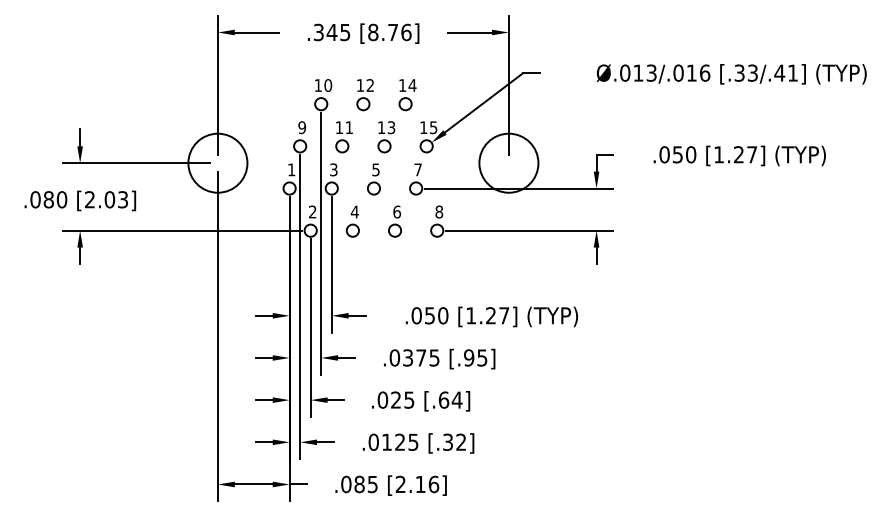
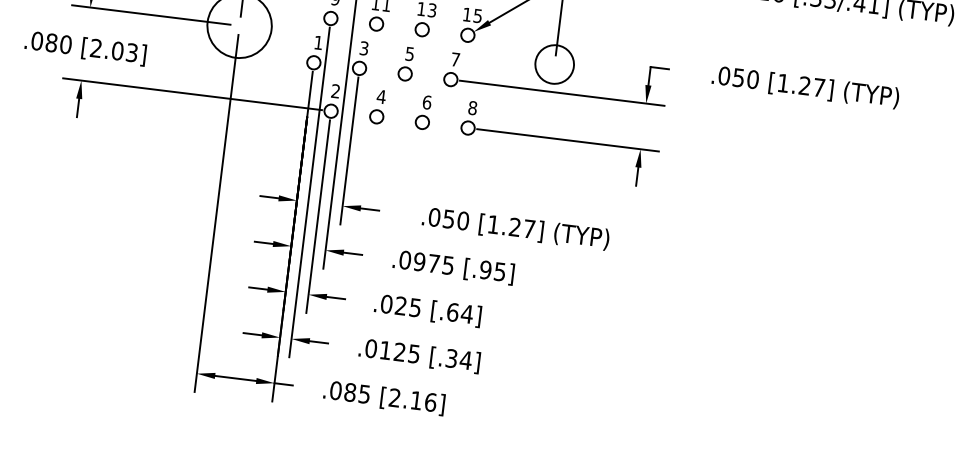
circle: (508, 162) -> (554, 63), size x0.6
text: (407, 357) -> (419, 261), .0375 -> .0975
text: (460, 441) -> (465, 359), [.32] -> [.34]

